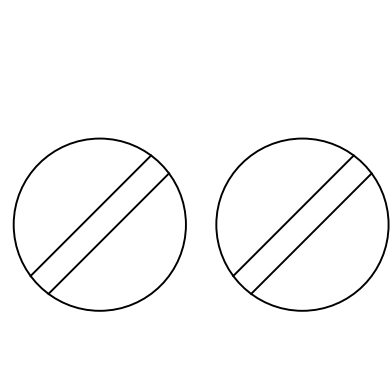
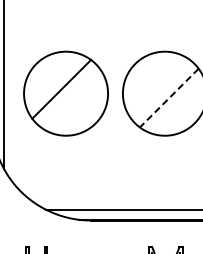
line: (293, 213) -> (160, 88), removed
line: (108, 232) -> (70, 97), removed
line: (311, 234) -> (169, 98), solid -> dashed

